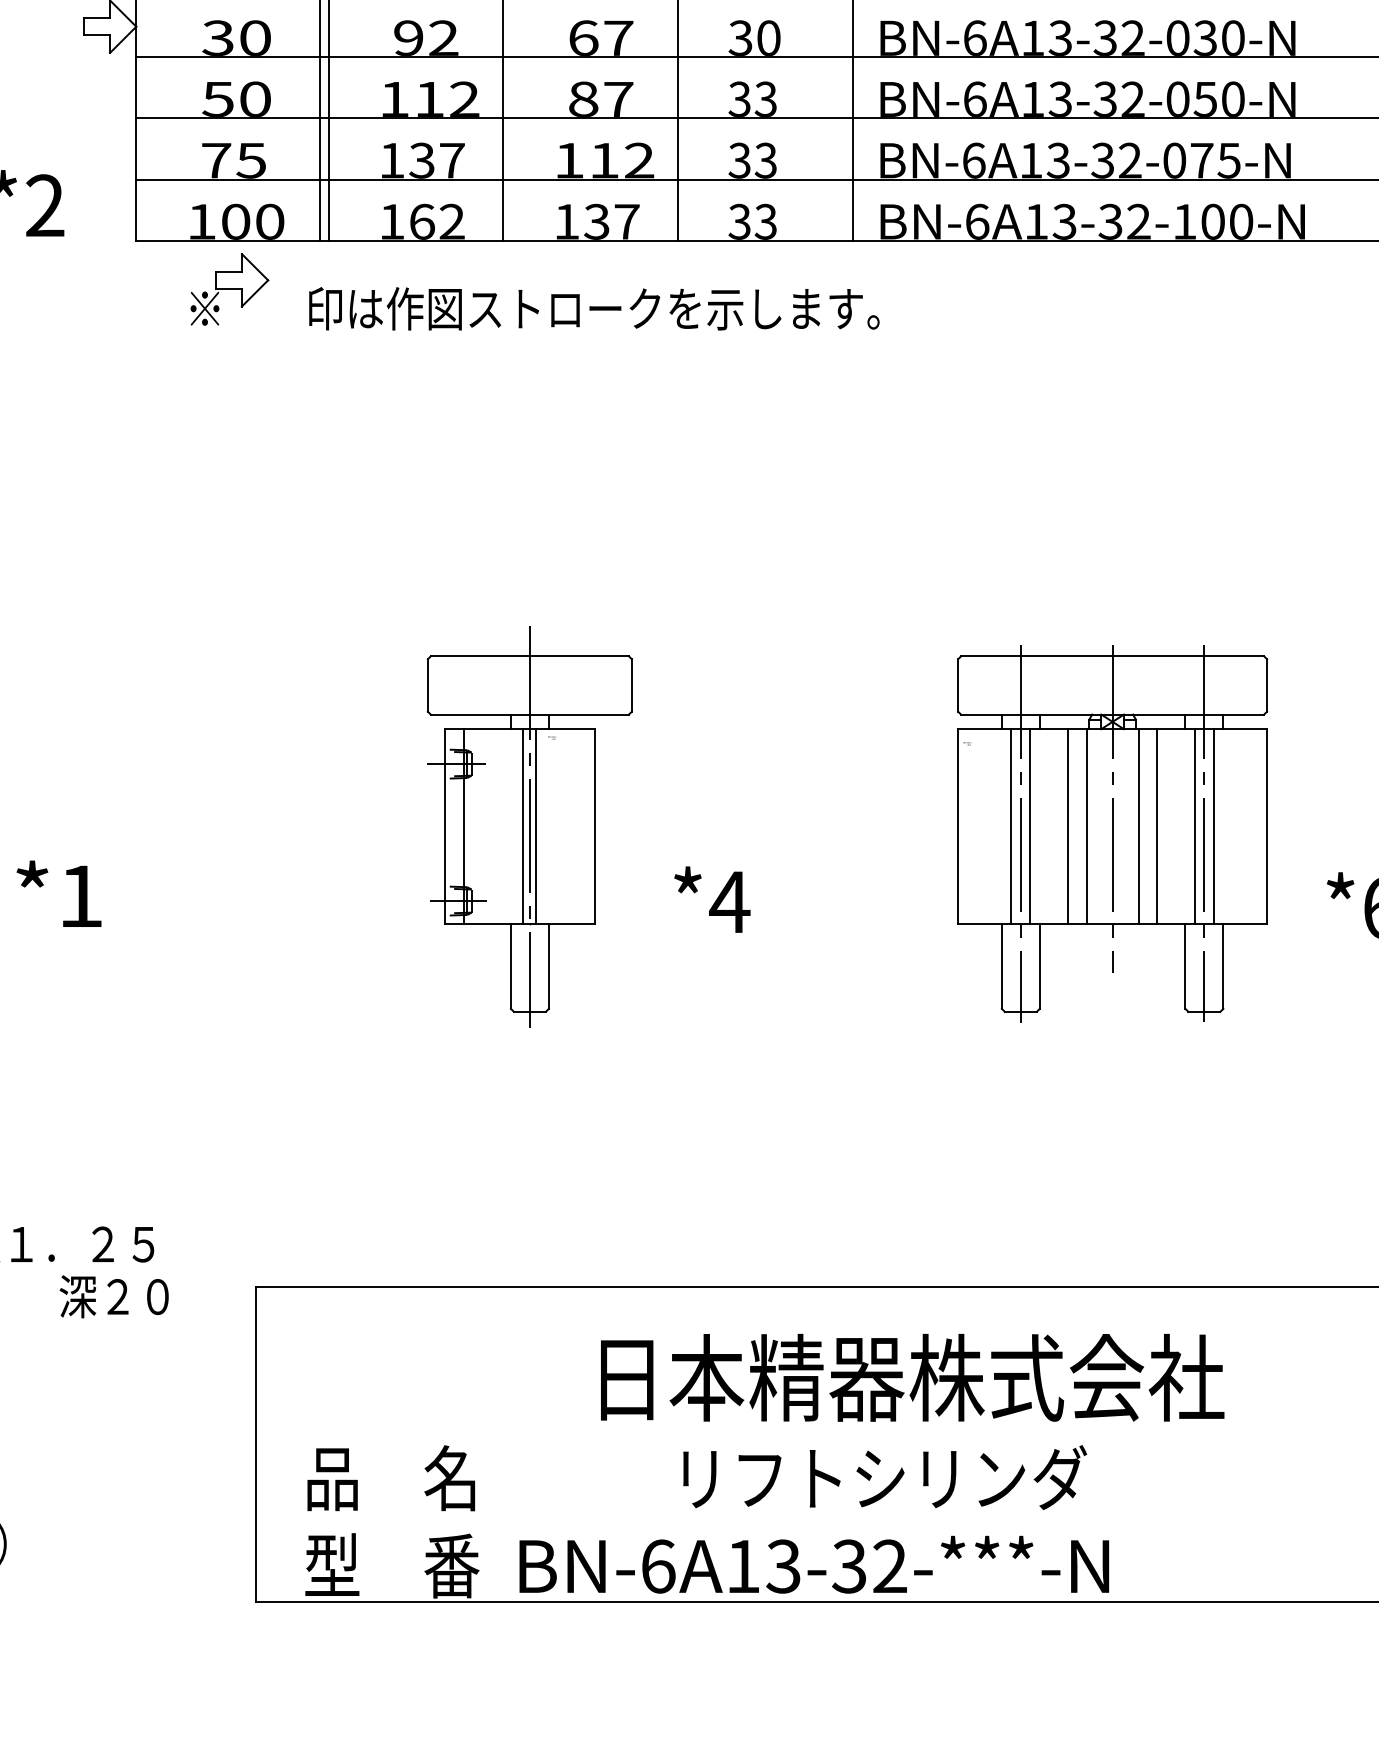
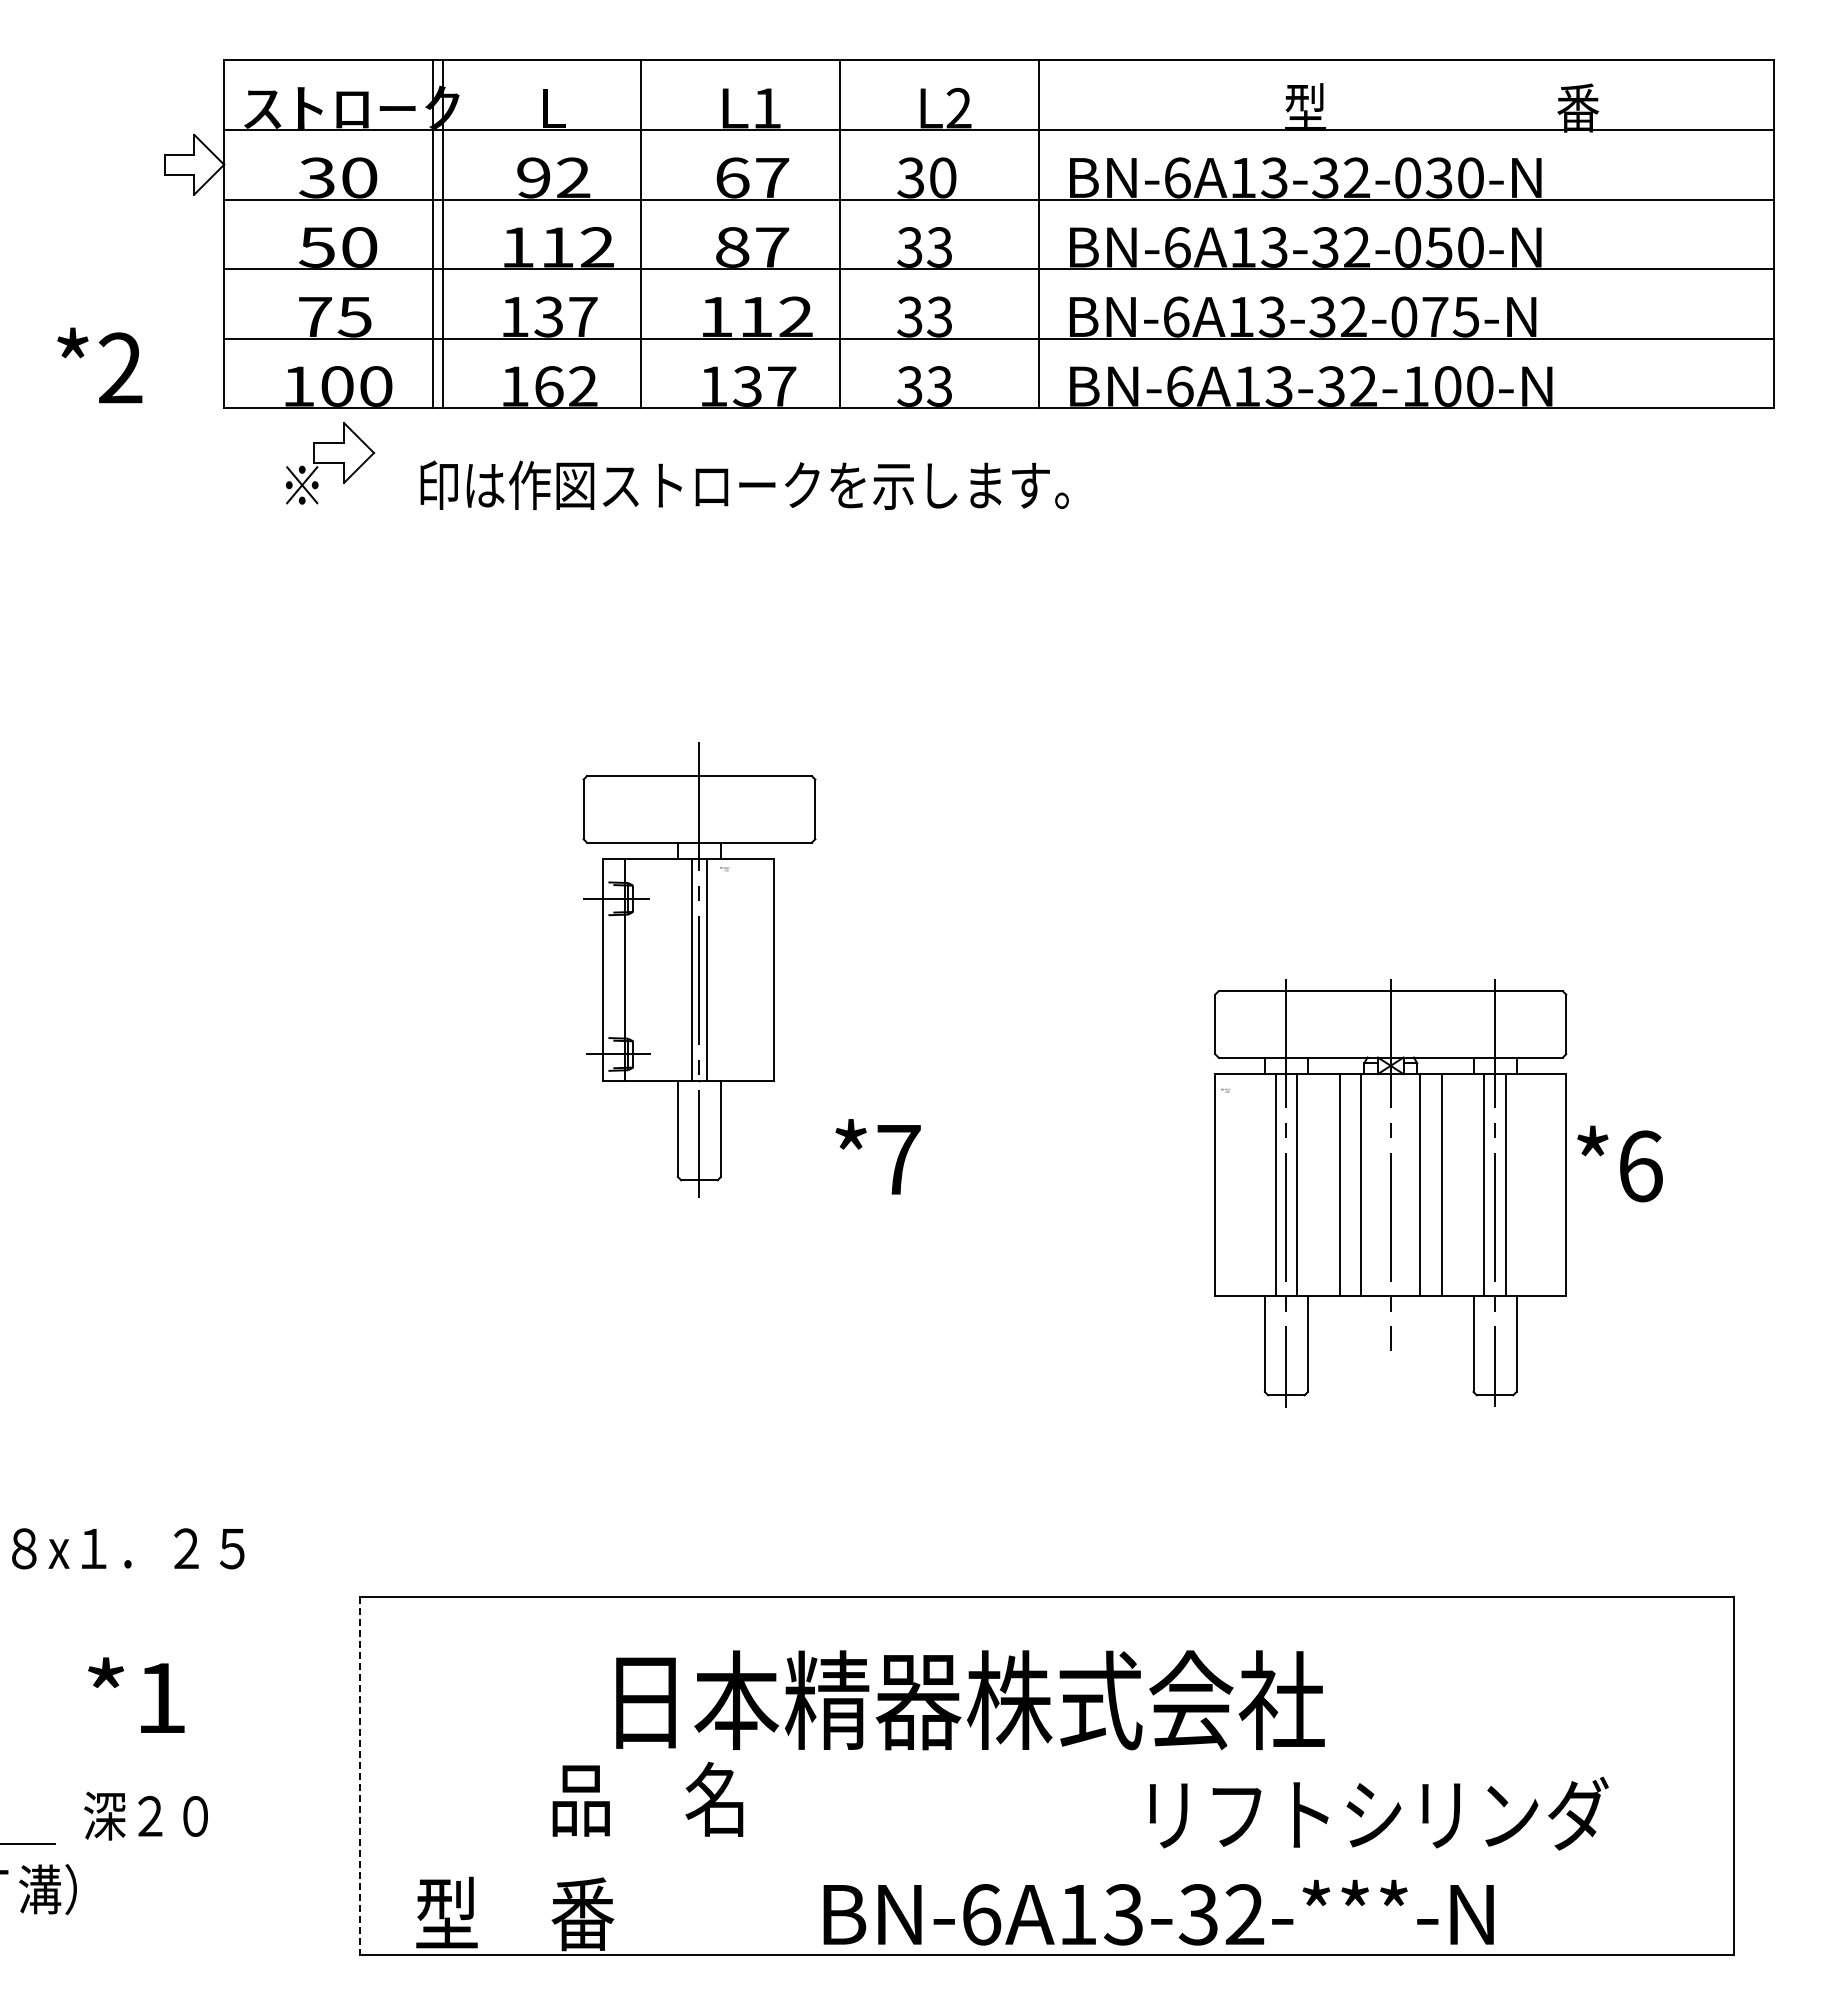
part: (529, 826) -> (699, 969), moved
part: (1112, 834) -> (1390, 1193), moved
text: (59, 893) -> (136, 1694), moved
text: (729, 901) -> (898, 1159), *4 -> *7
text: (113, 1296) -> (145, 1815), moved
text: (912, 1378) -> (970, 1700), moved
line: (255, 1444) -> (359, 1775), solid -> dashed
text: (390, 1477) -> (647, 1798), moved
text: (884, 1477) -> (1378, 1813), moved
text: (814, 1564) -> (1158, 1912), moved

